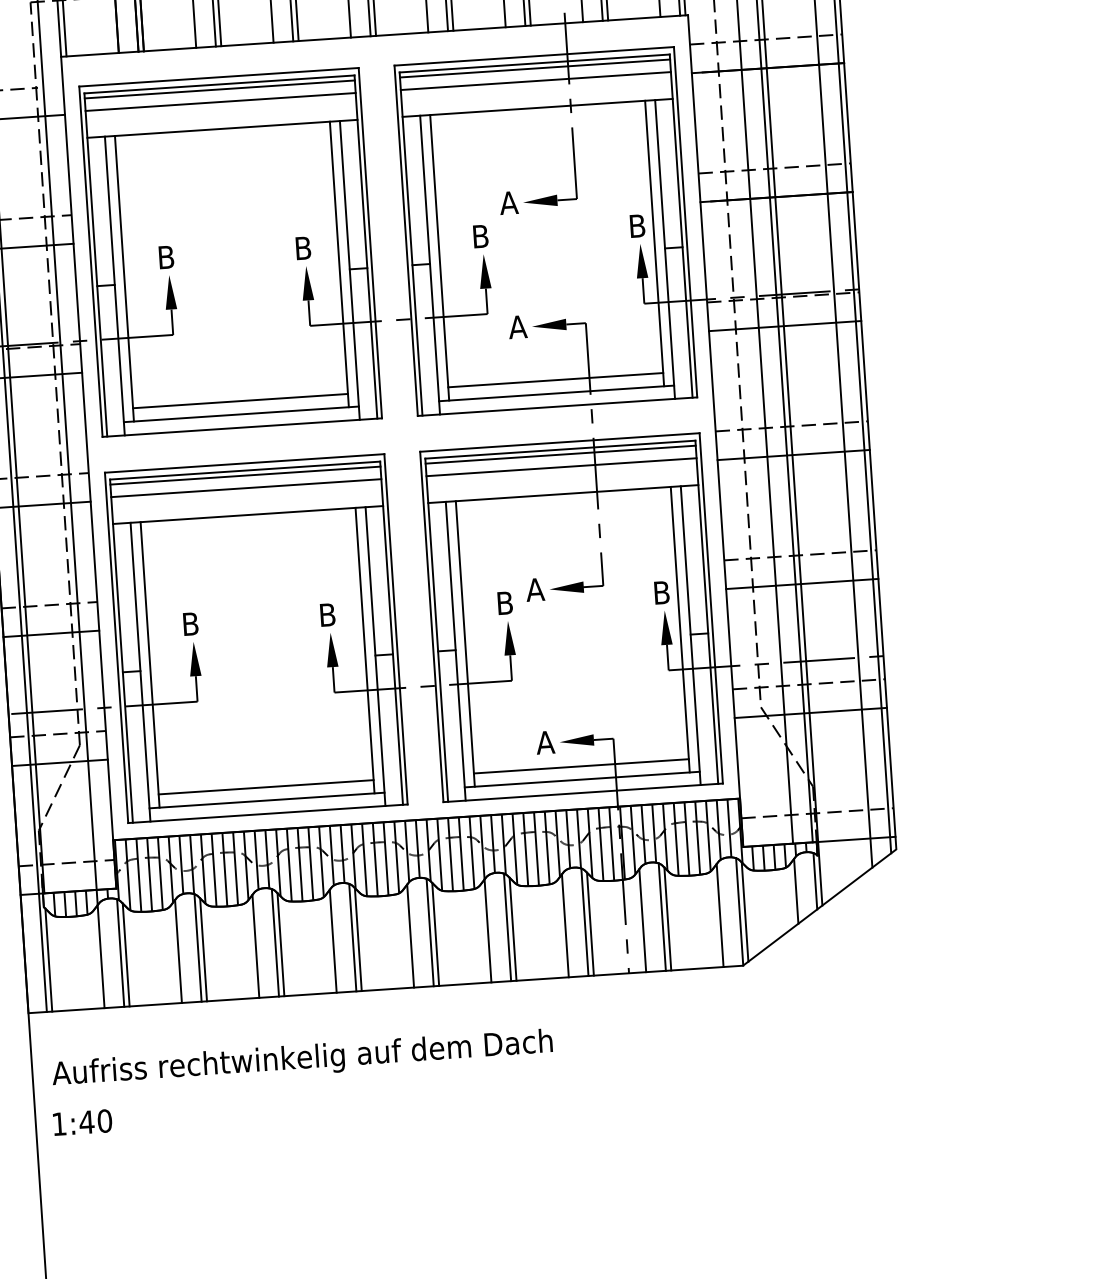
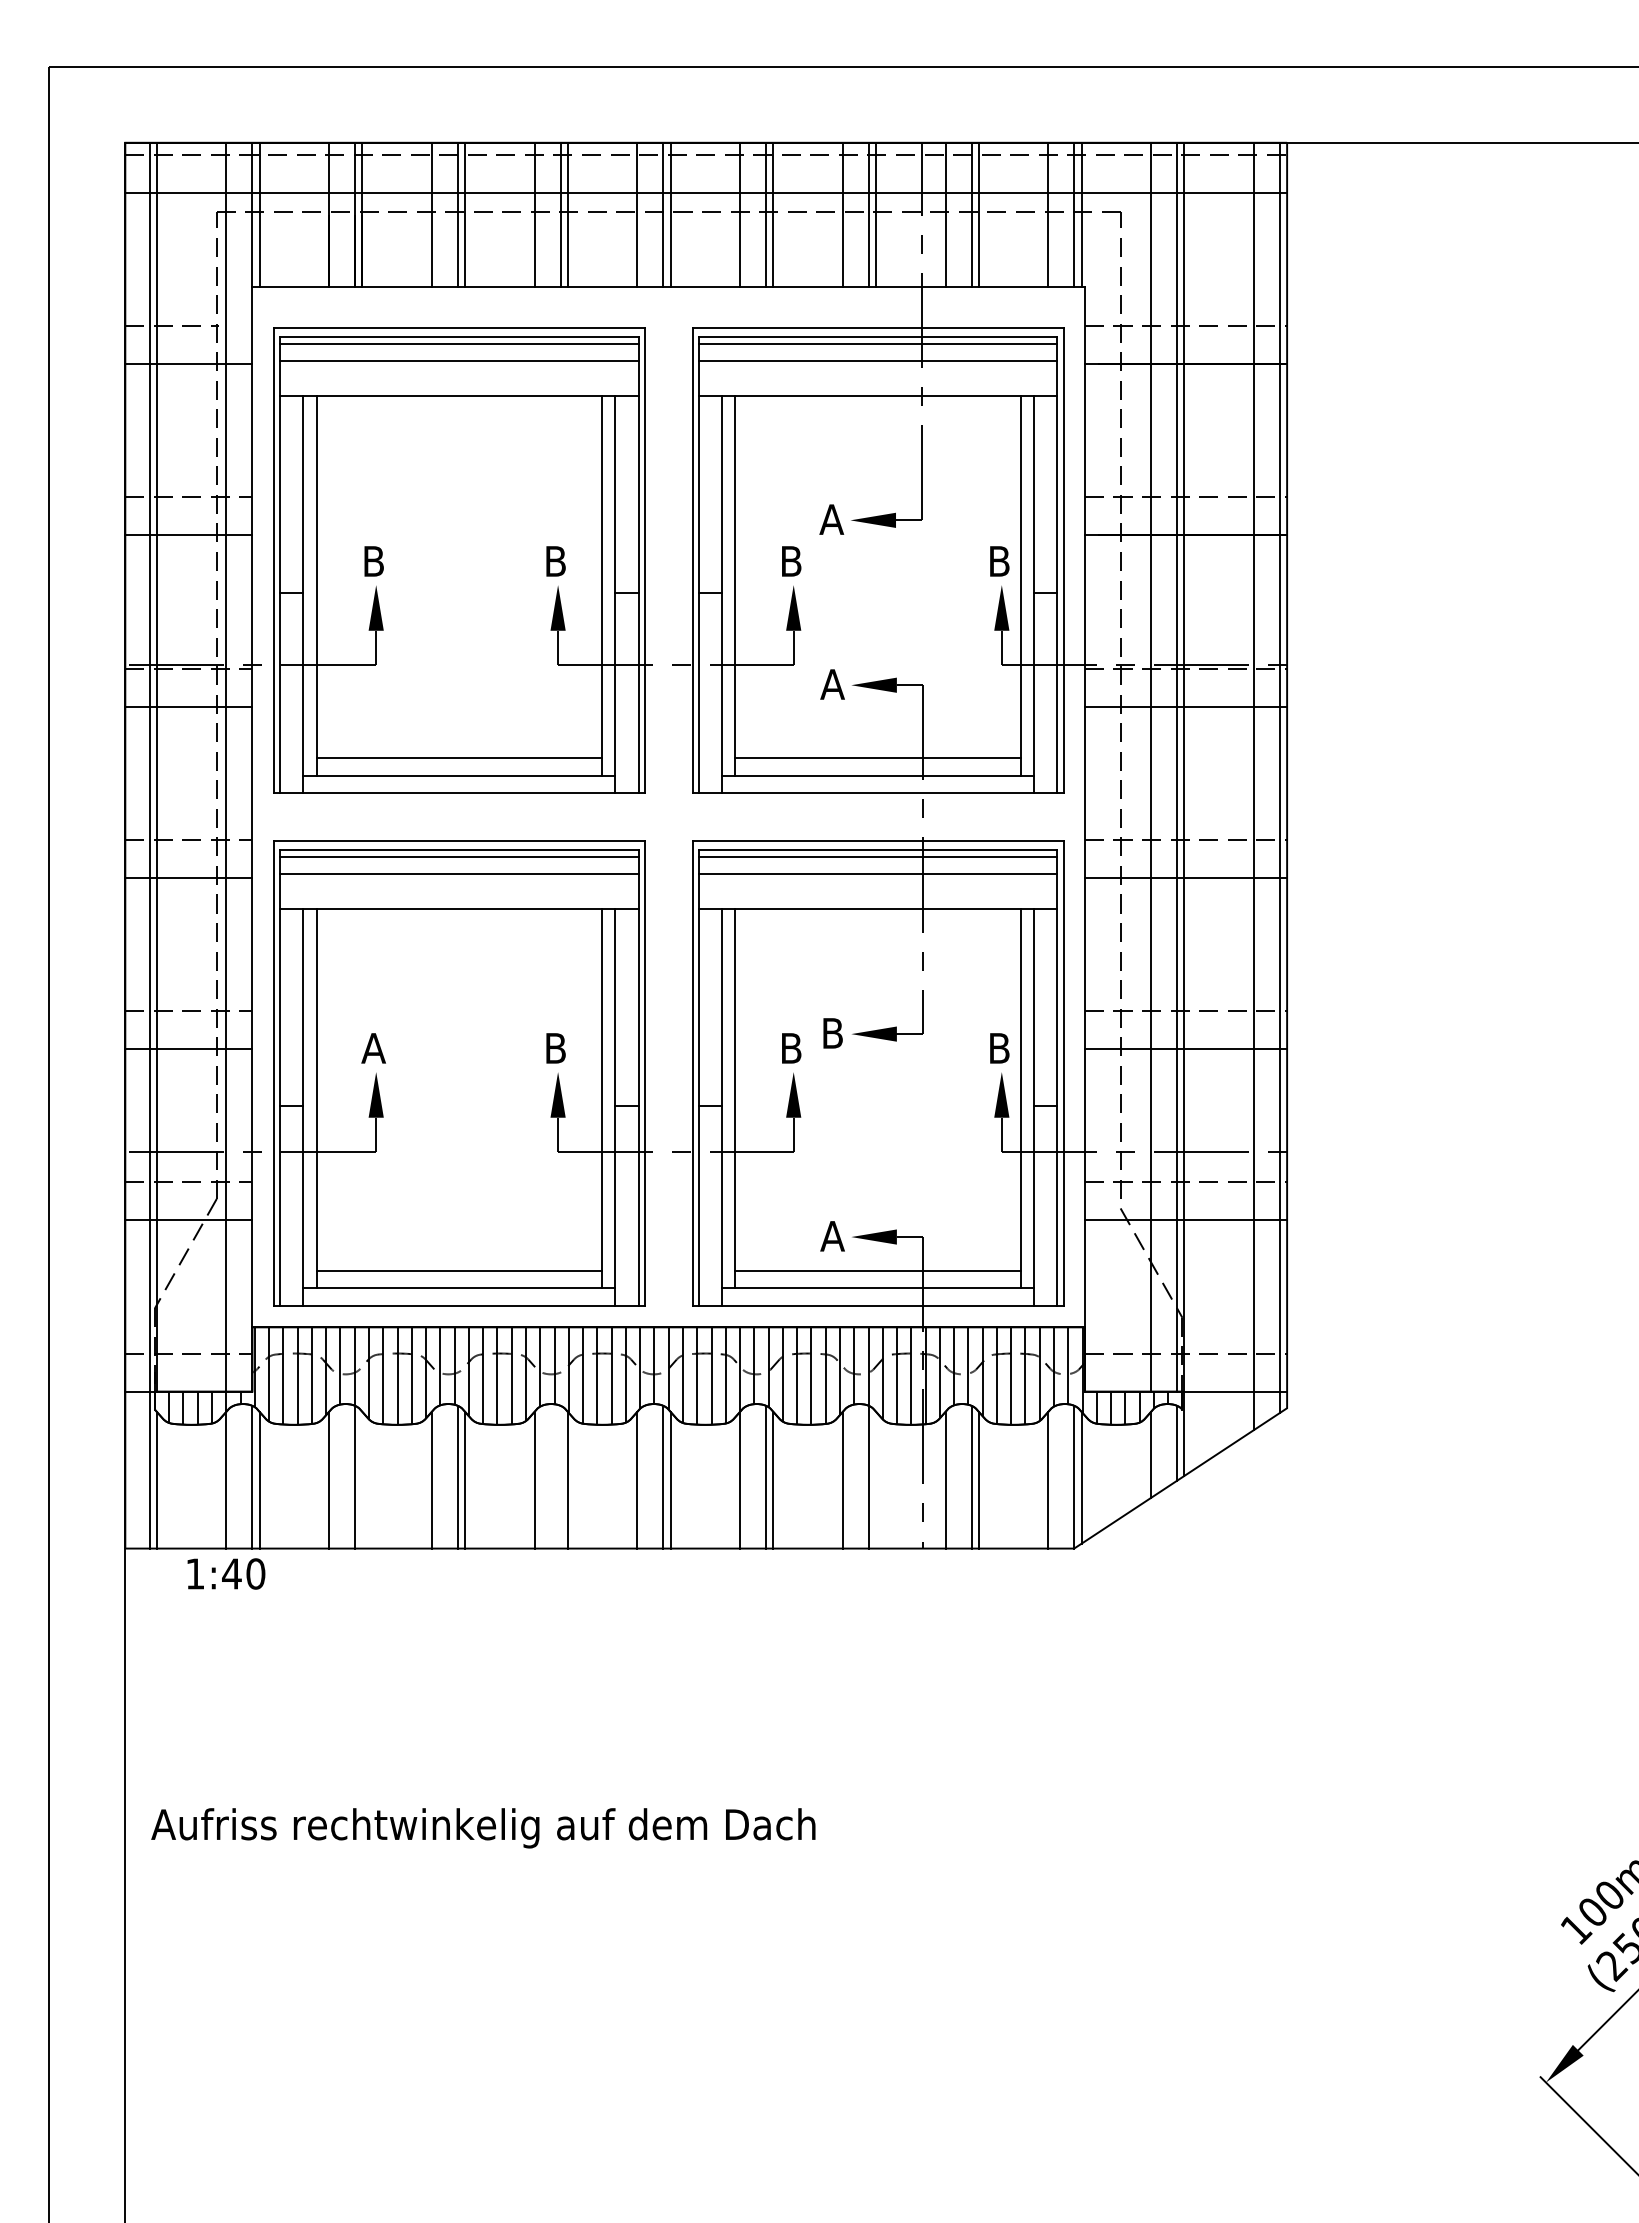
text: (535, 589) -> (832, 1033), A -> B
text: (190, 624) -> (373, 1048), B -> A
line: (590, 923) -> (876, 1479), removed
line: (352, 937) -> (560, 1476), removed
line: (203, 949) -> (362, 1479), removed
text: (302, 1059) -> (483, 1828), moved
text: (82, 1122) -> (226, 1573), moved

